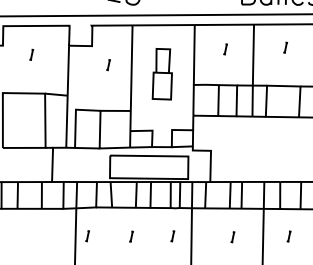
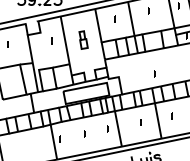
part: (163, 73) -> (83, 39), size x0.6
part: (273, 157) -> (154, 73), added

